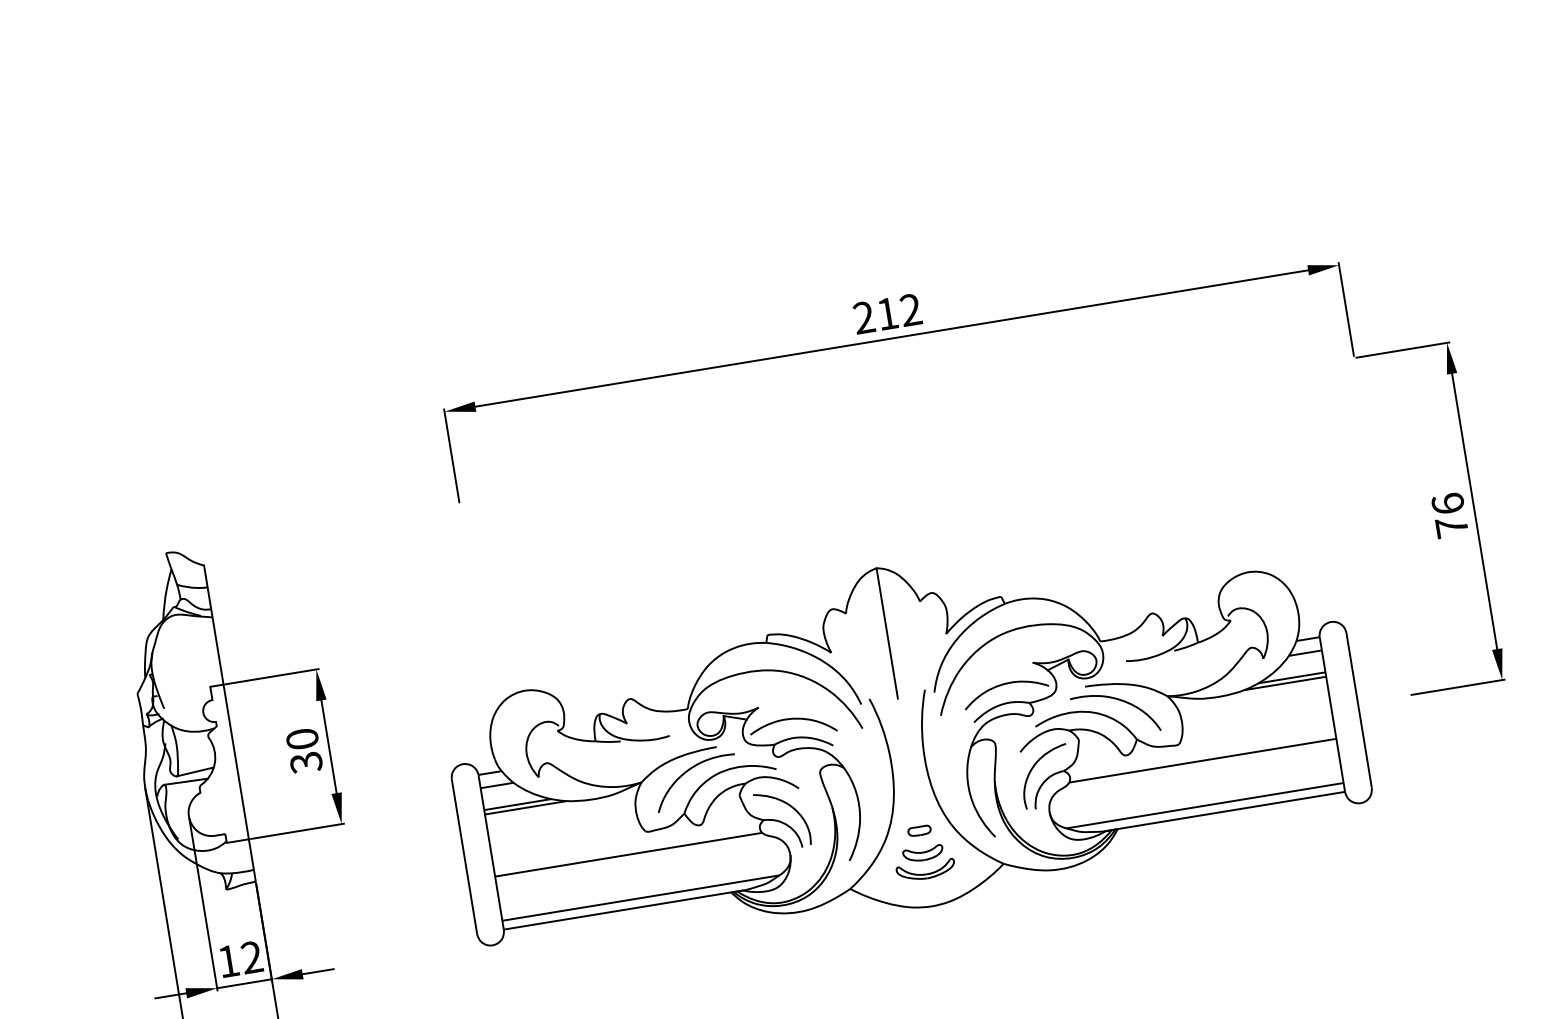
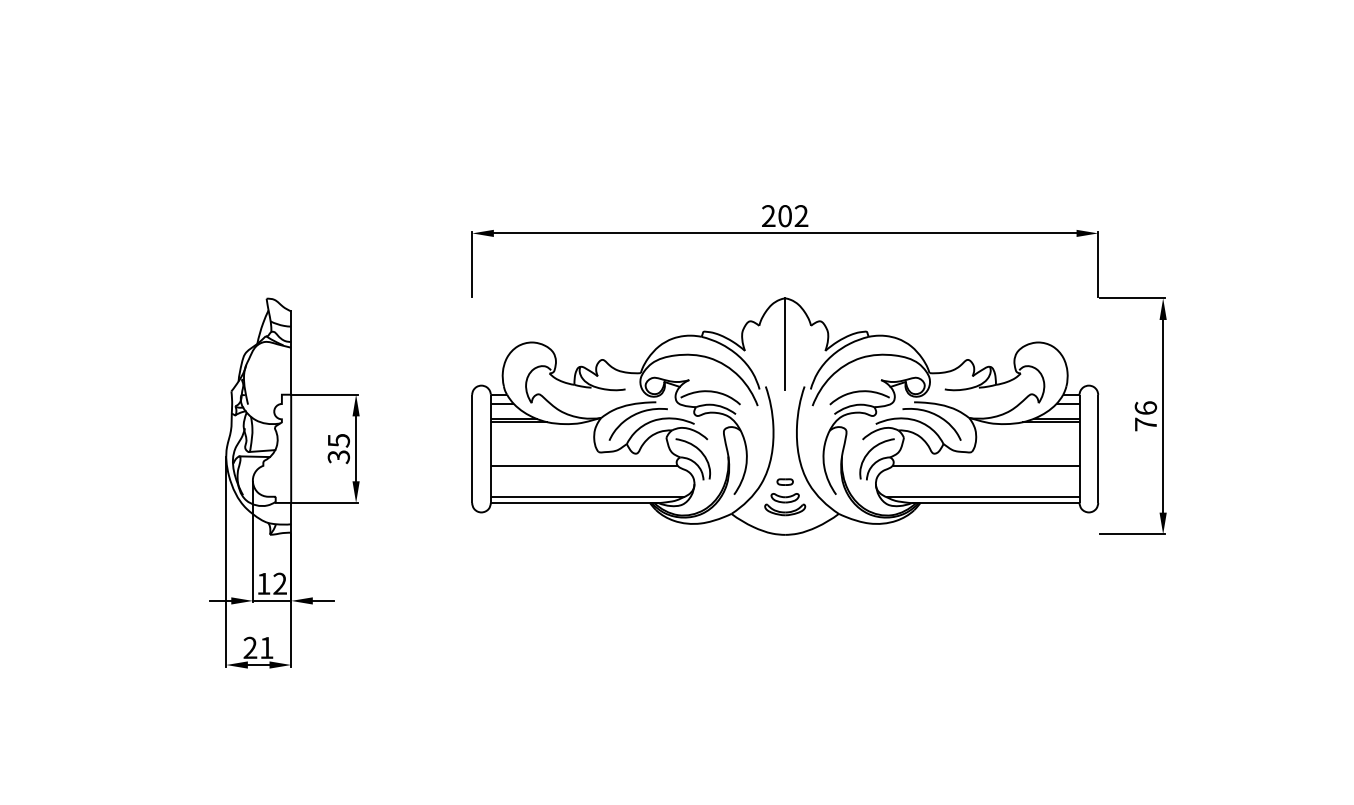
text: (886, 314) -> (784, 216), 212 -> 202
part: (904, 737) -> (785, 416), moved
text: (301, 738) -> (338, 440), 30 -> 35

